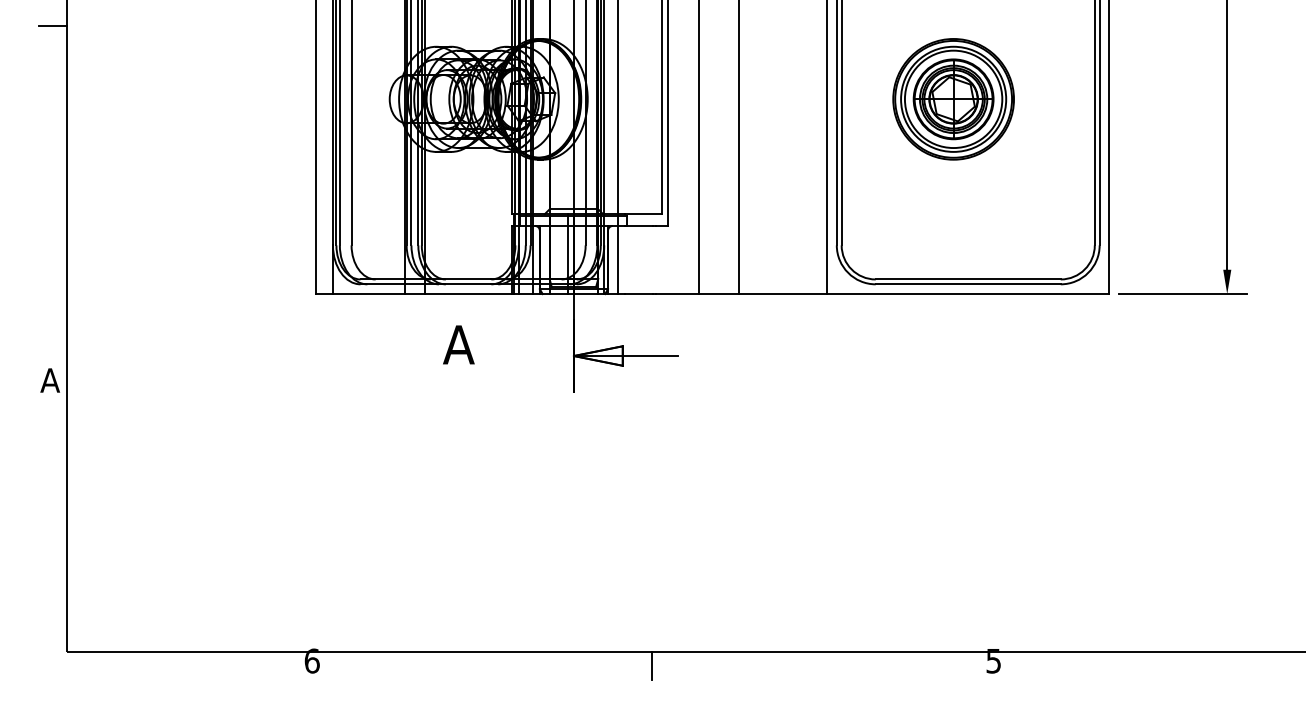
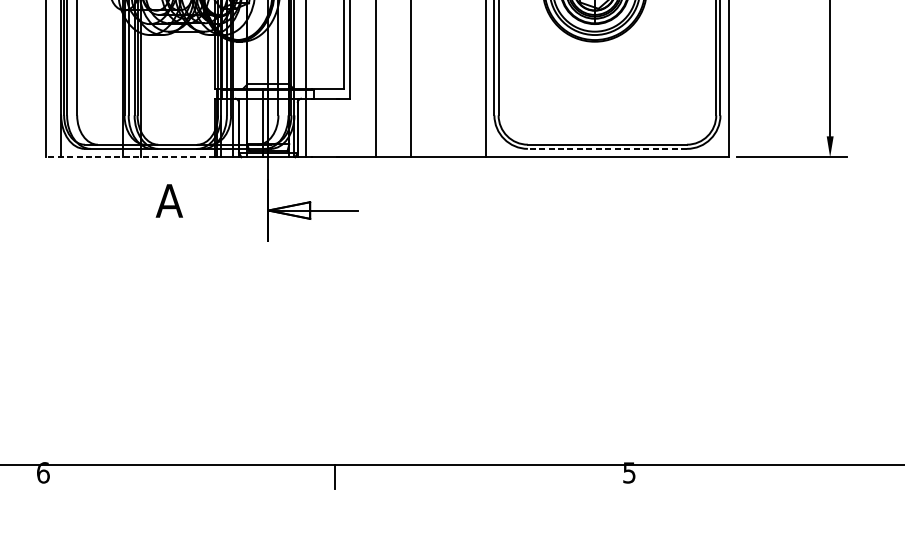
line: (967, 284) -> (606, 149), solid -> dashed
line: (413, 294) -> (130, 157), solid -> dashed

